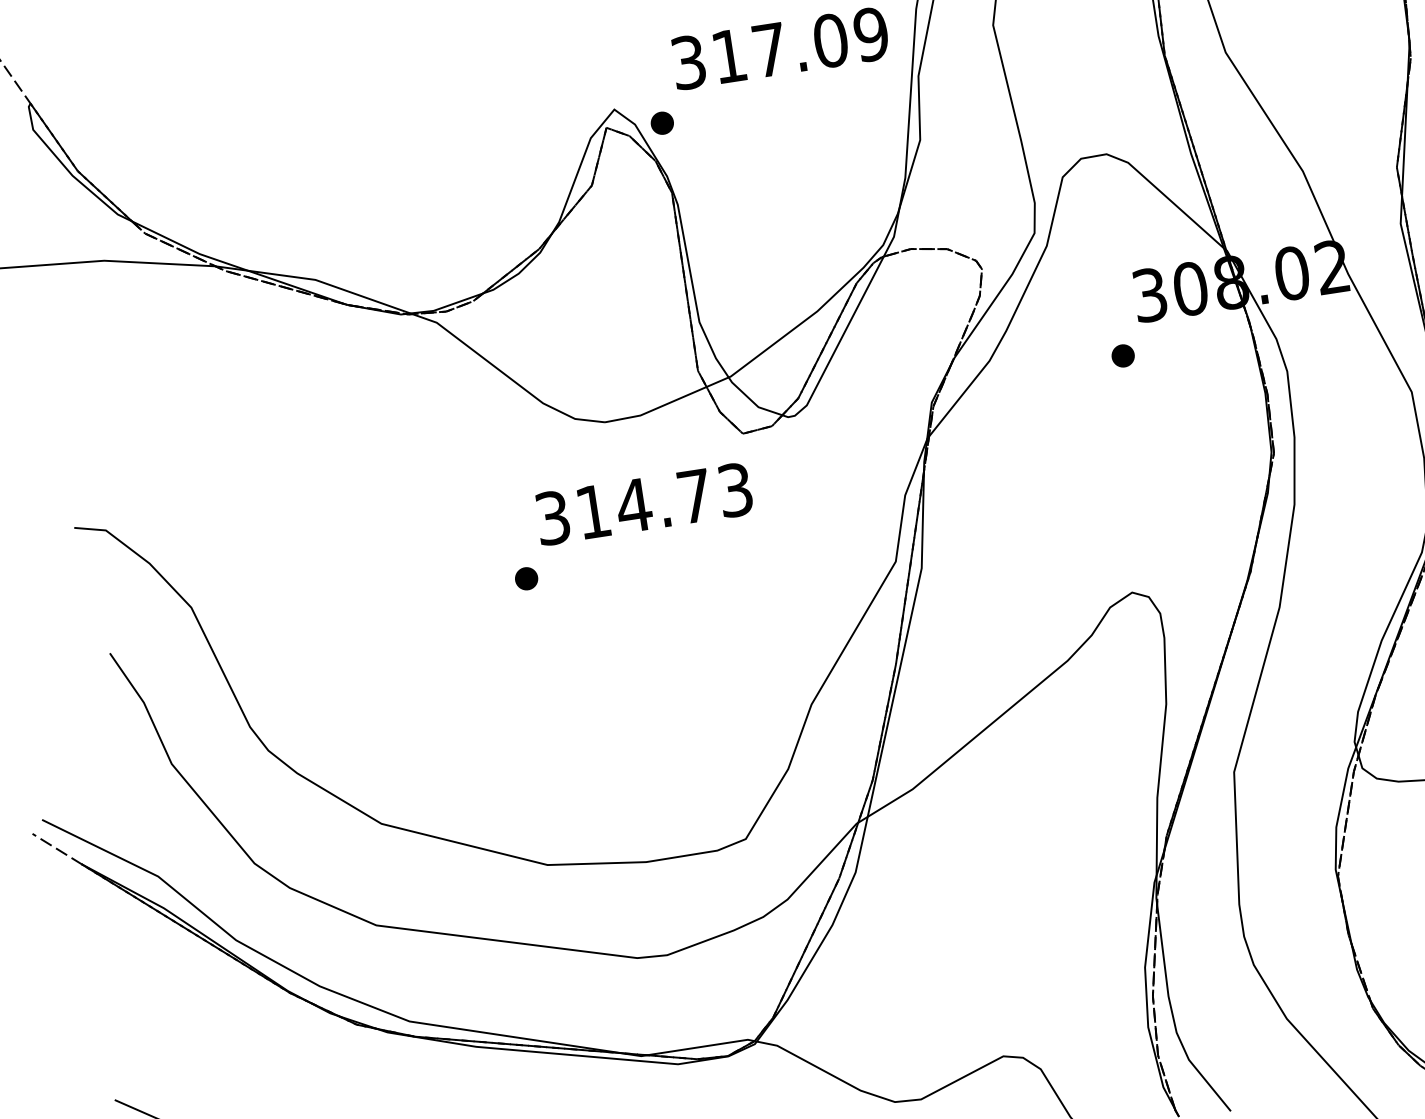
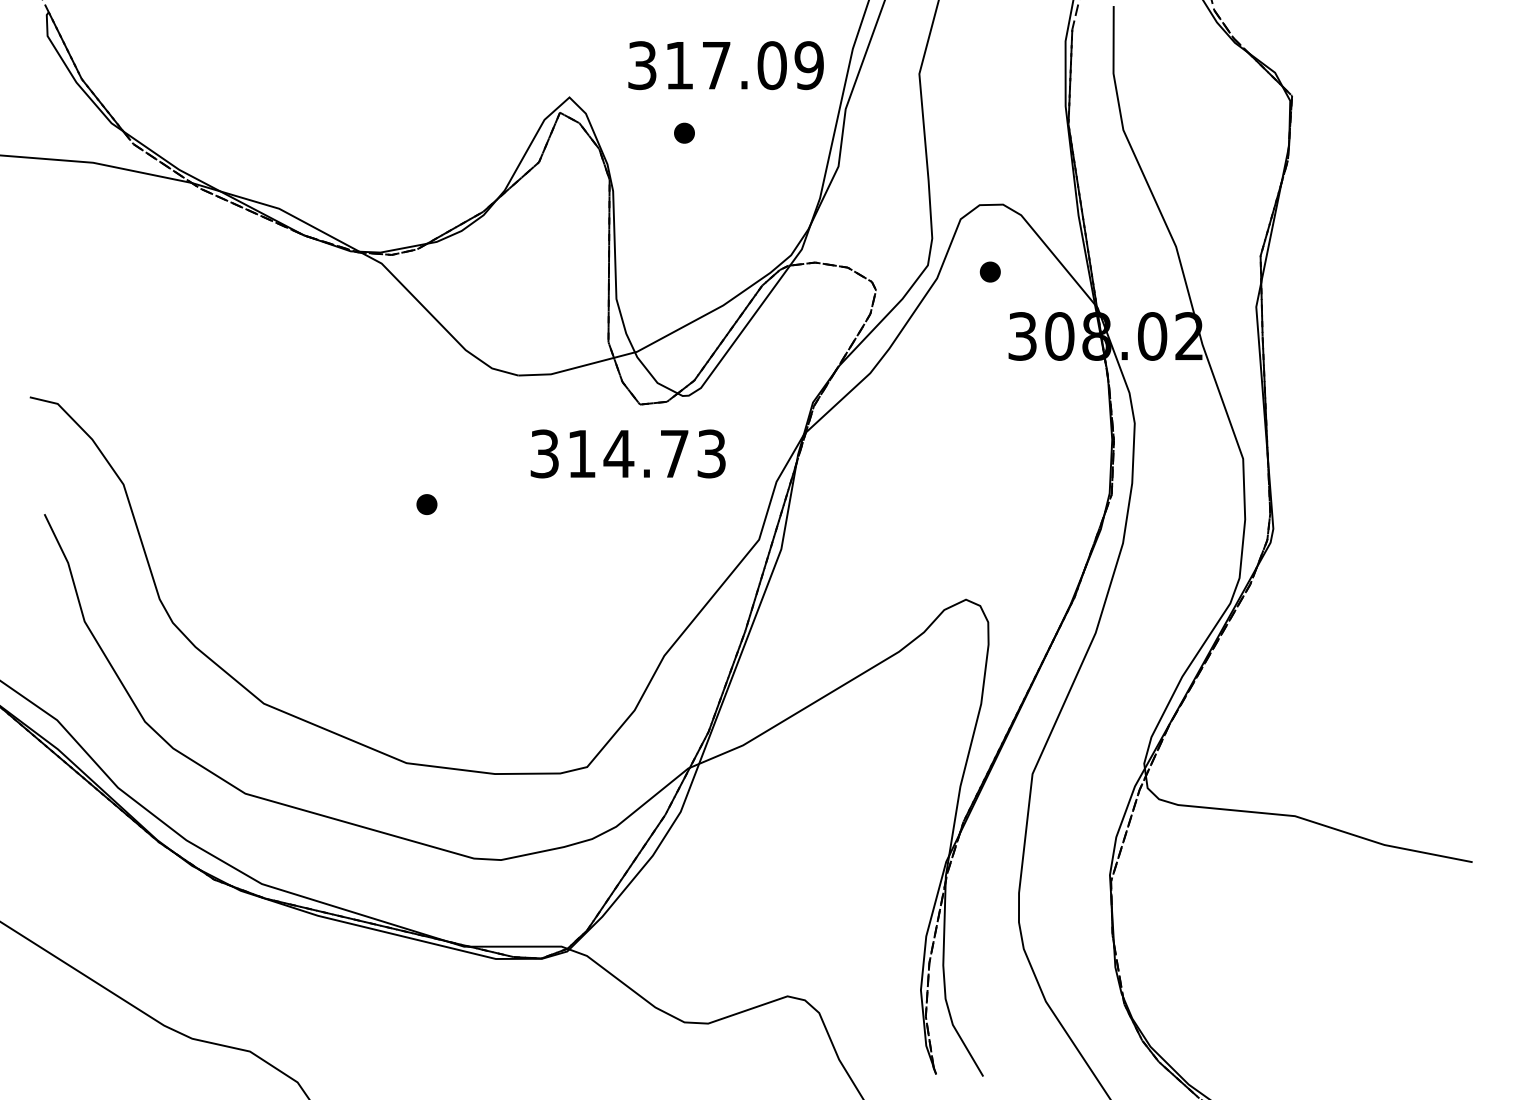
part: (662, 122) -> (684, 132), moved
part: (1122, 355) -> (989, 271), moved
text: (643, 503) -> (627, 453), moved

